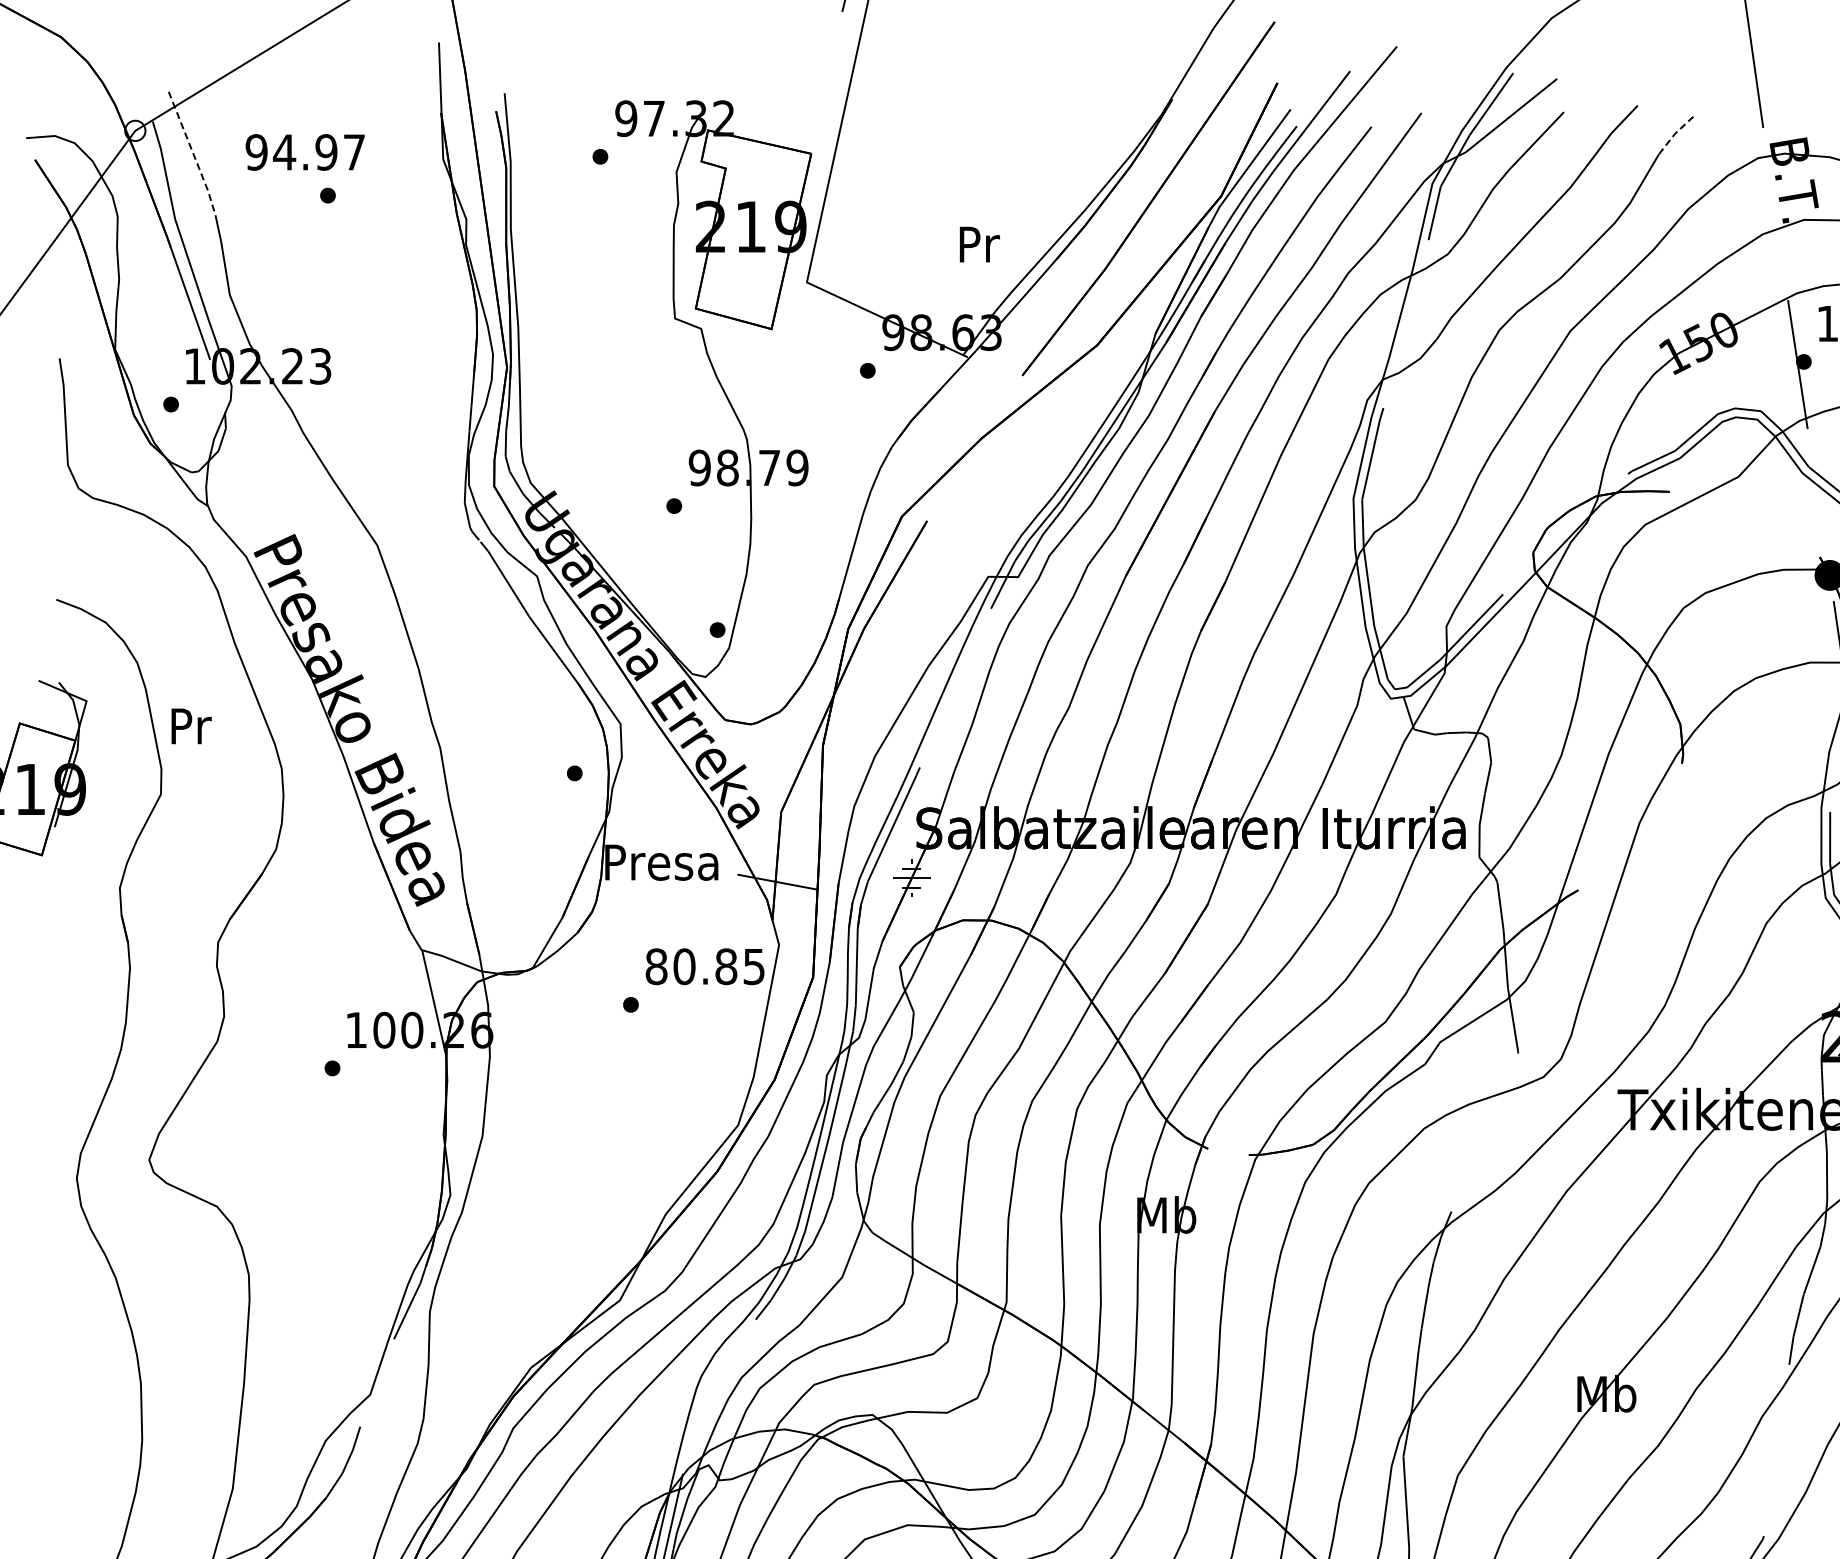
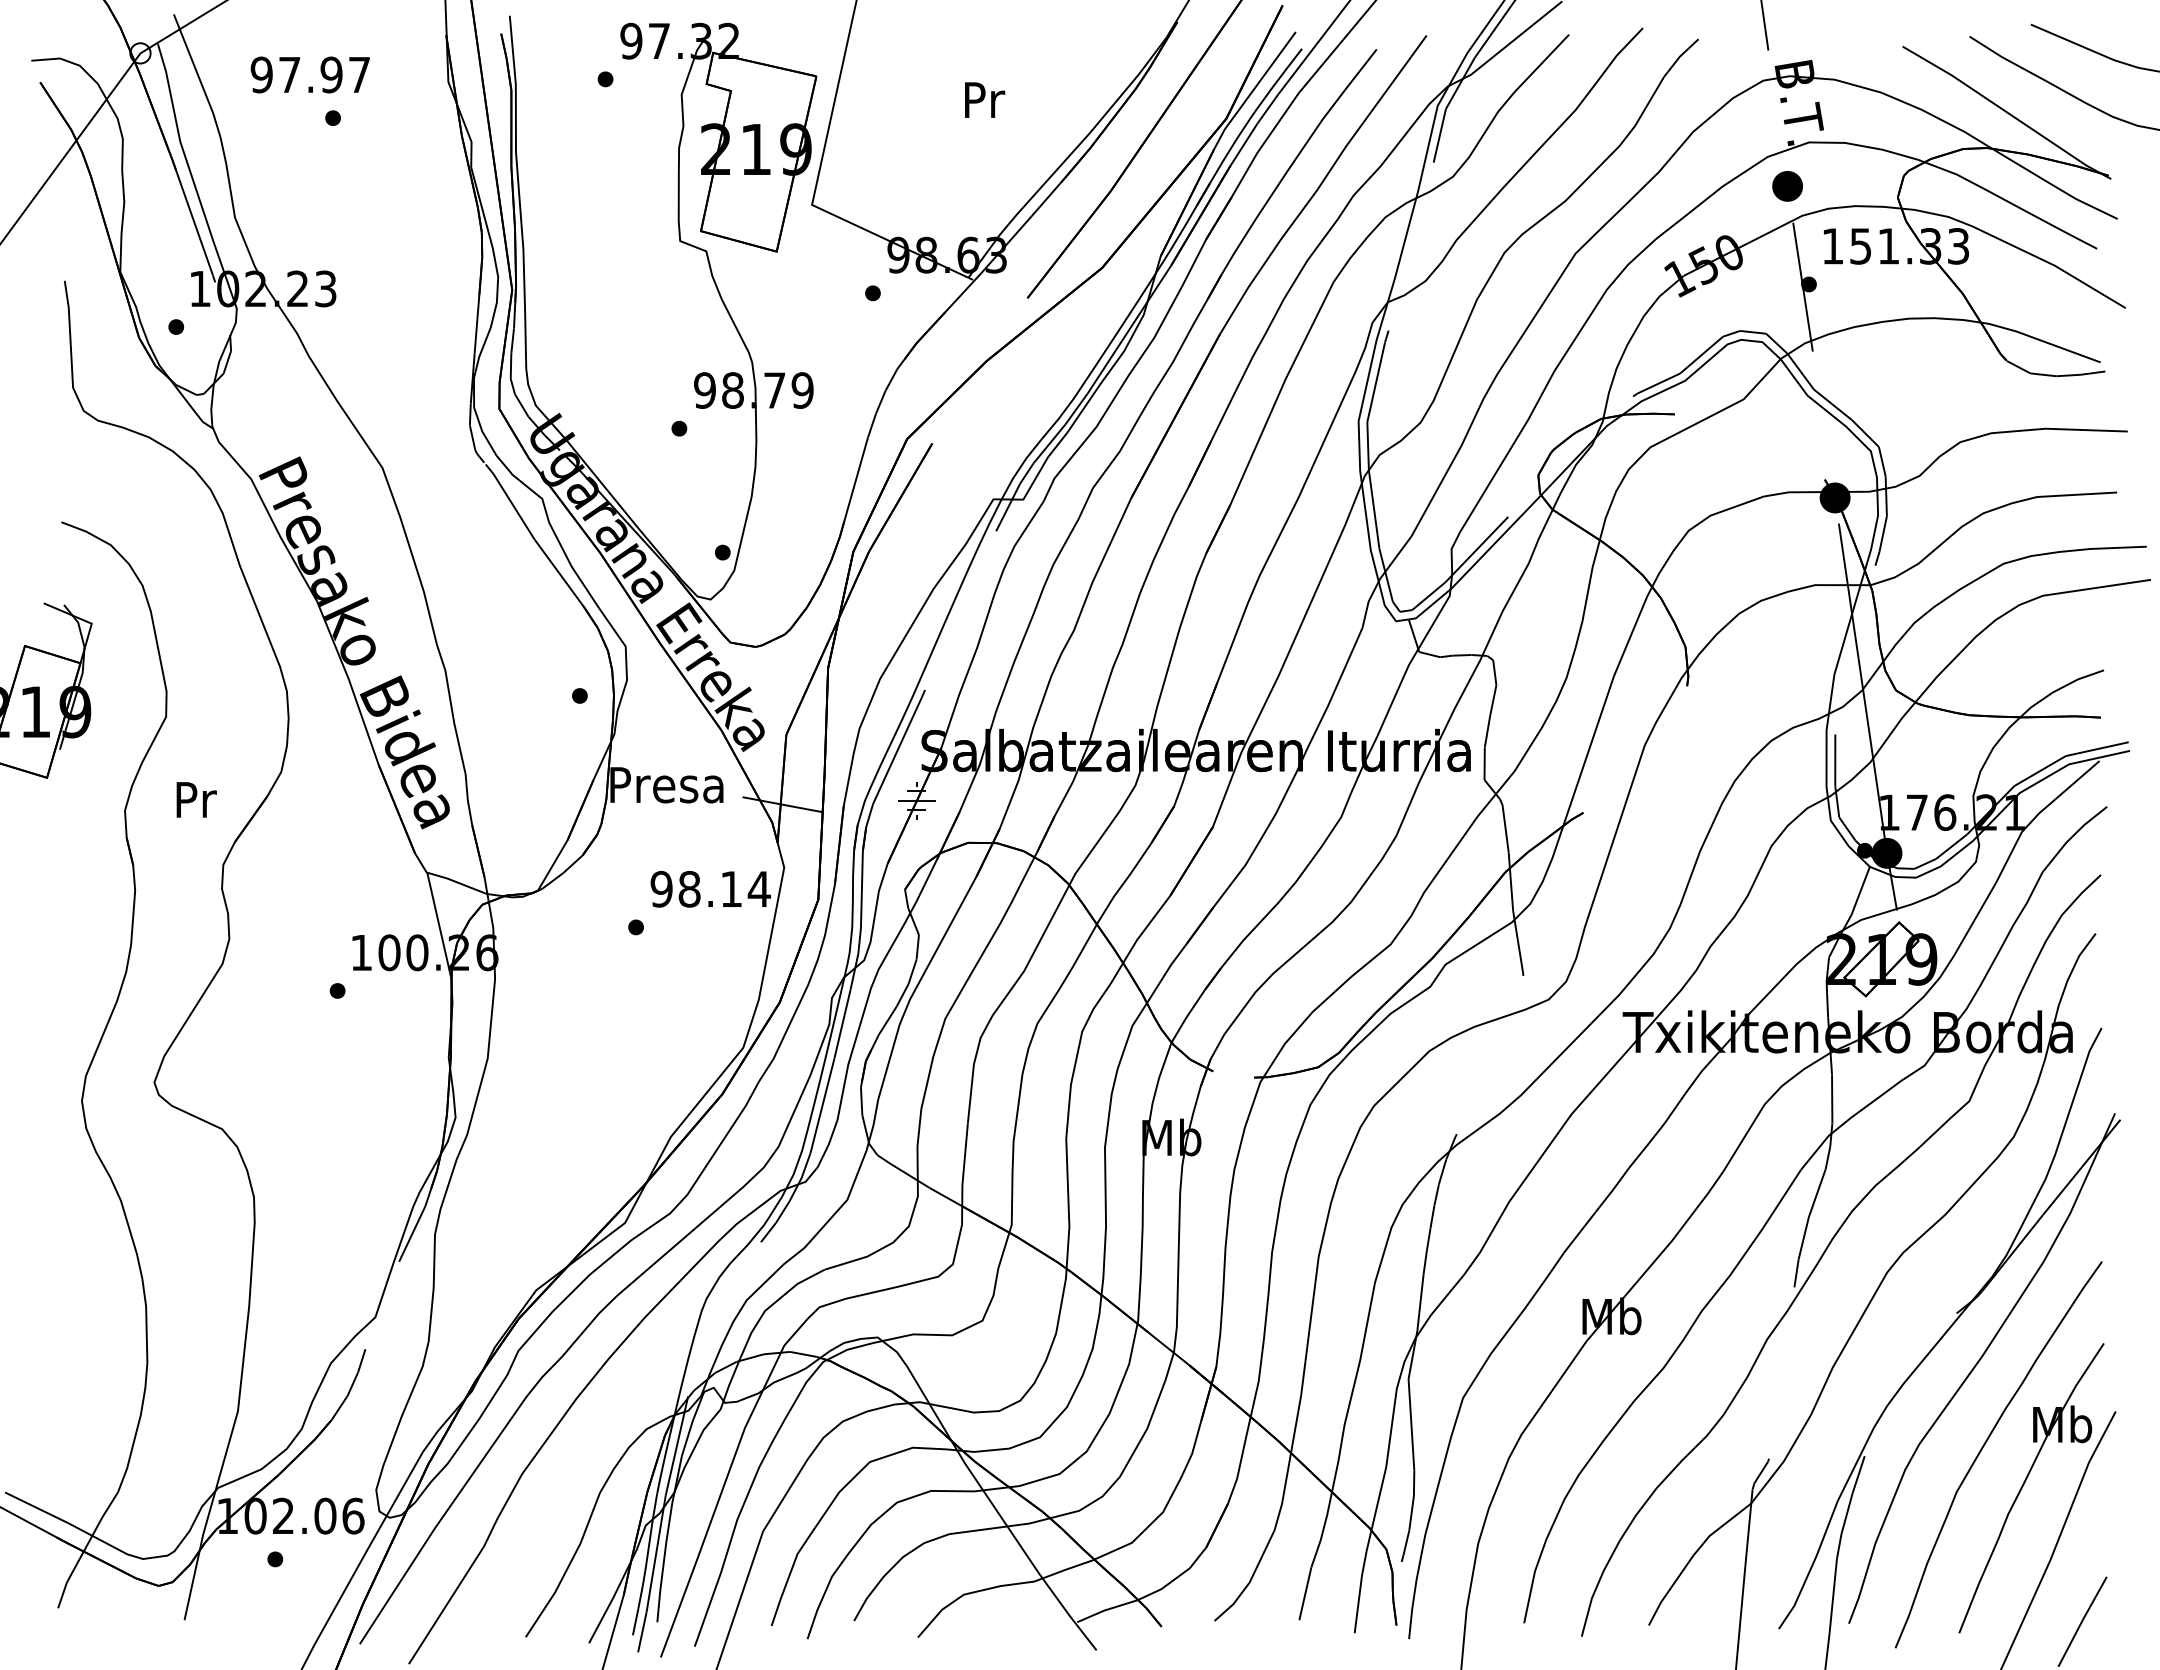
line: (1674, 133) -> (1679, 56), dashed -> solid
text: (284, 151) -> (289, 74), 94.97 -> 97.97
line: (193, 153) -> (198, 76), dashed -> solid
text: (980, 243) -> (985, 99), moved
part: (1782, 263) -> (1787, 186), added
text: (191, 725) -> (196, 799), moved
text: (705, 965) -> (710, 888), 80.85 -> 98.14

